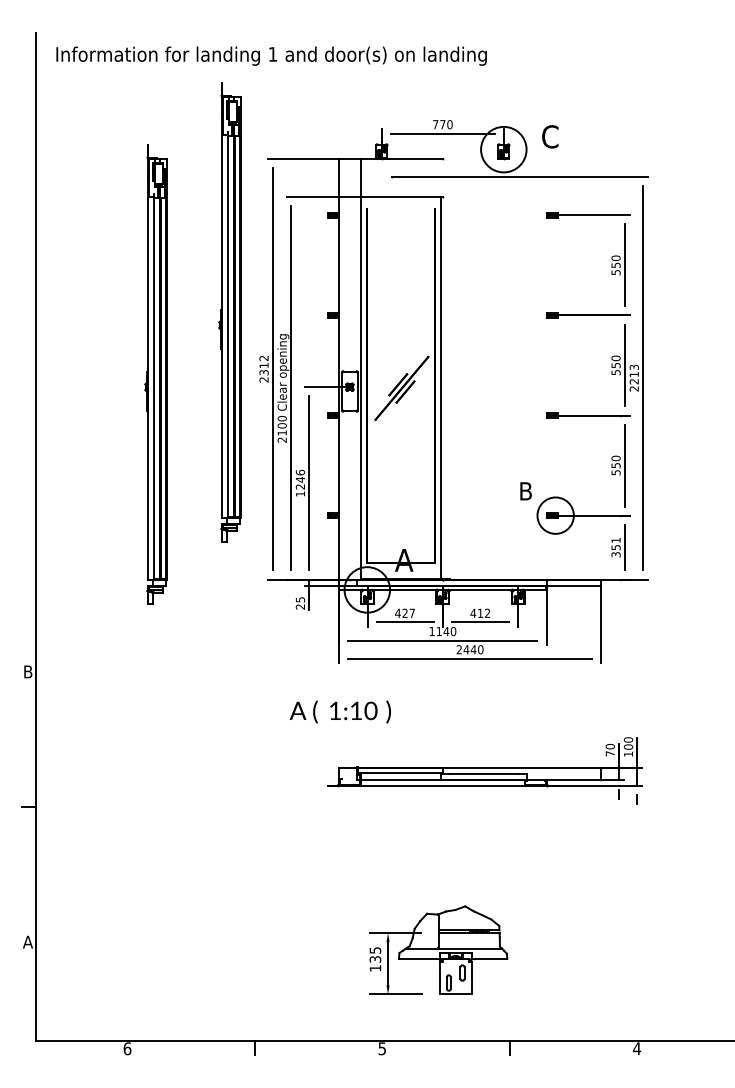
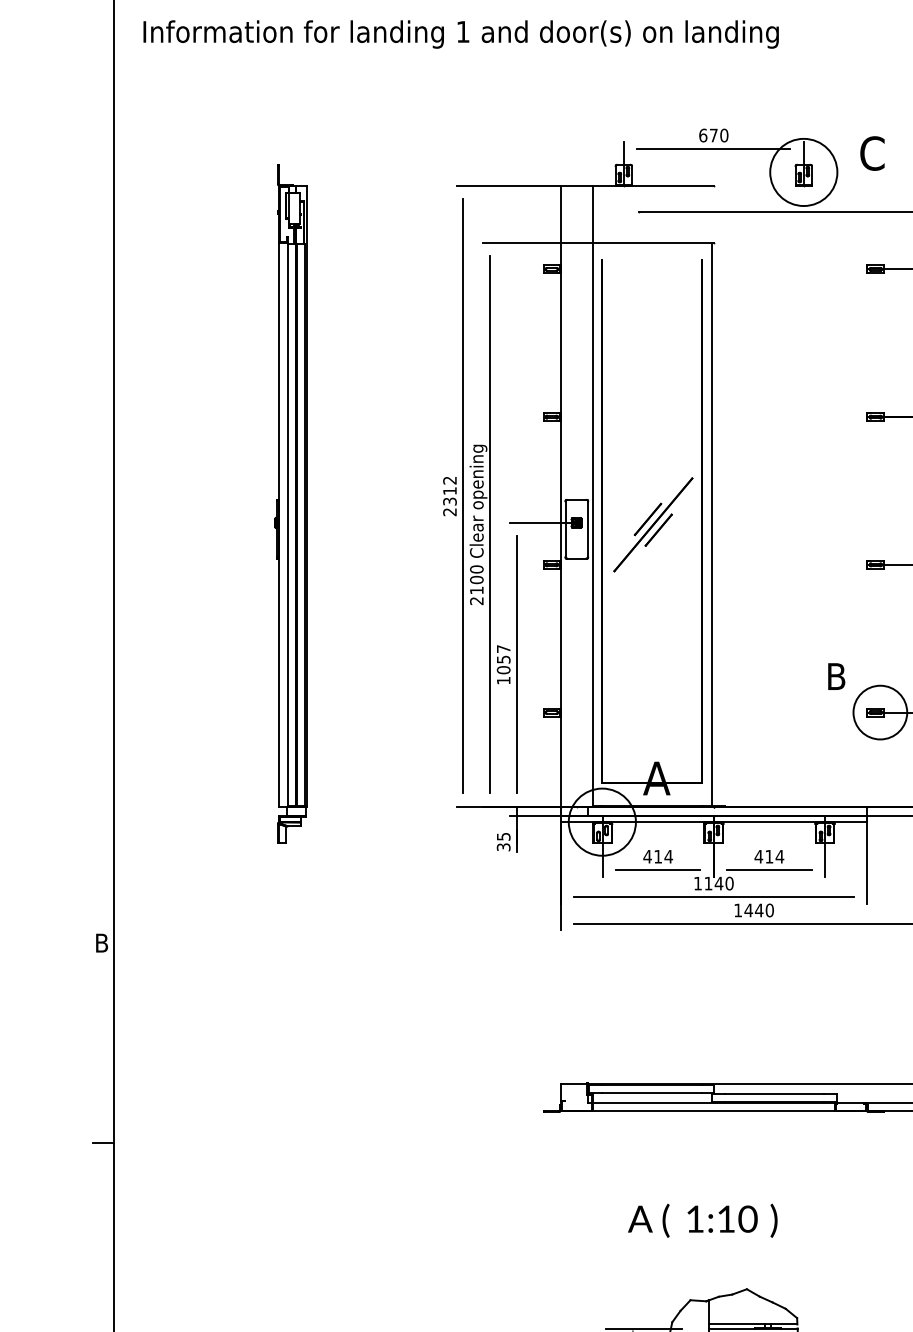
text: (435, 124) -> (702, 135), 770 -> 670
part: (229, 312) -> (398, 412), removed
text: (300, 479) -> (503, 659), 1246 -> 1057
text: (300, 606) -> (503, 846), 25 -> 35
text: (408, 612) -> (663, 855), 427 -> 414
text: (487, 612) -> (779, 855), 412 -> 414
text: (458, 649) -> (736, 910), 2440 -> 1440
text: (339, 711) -> (701, 1220), moved

